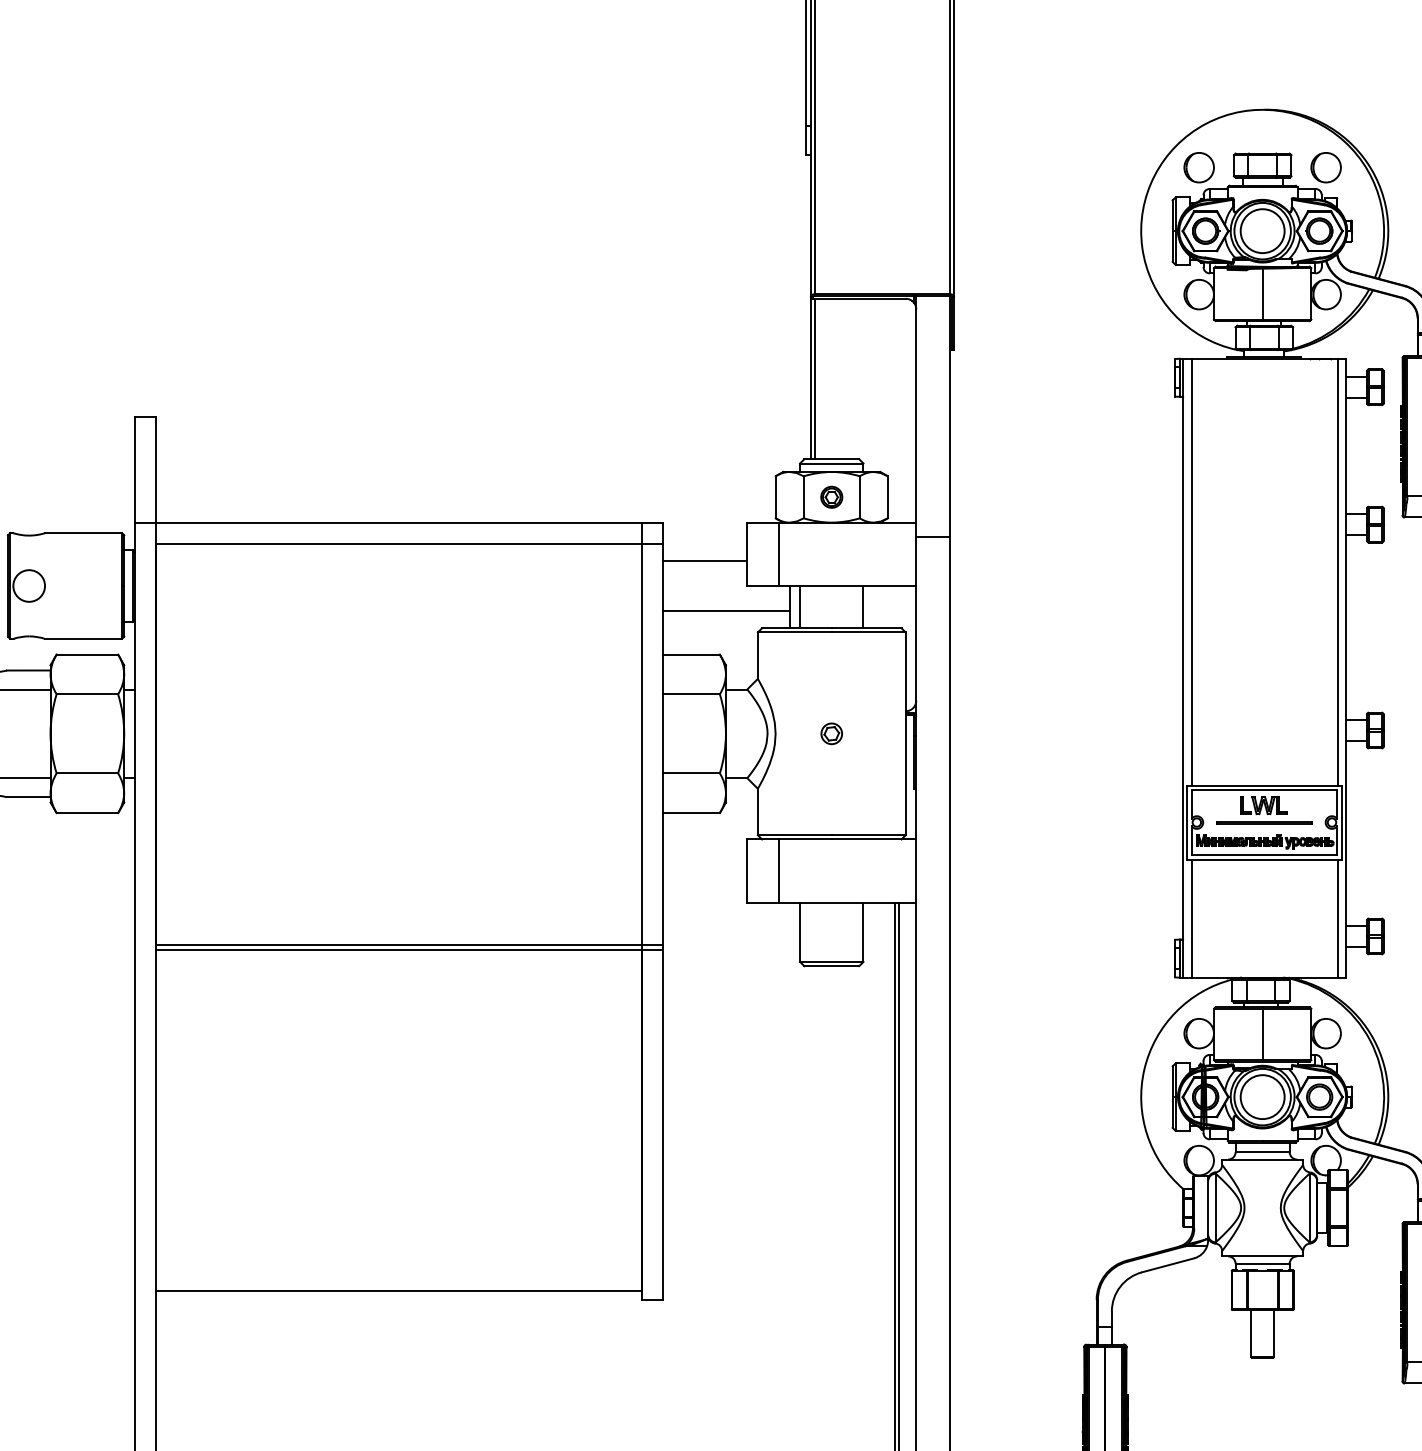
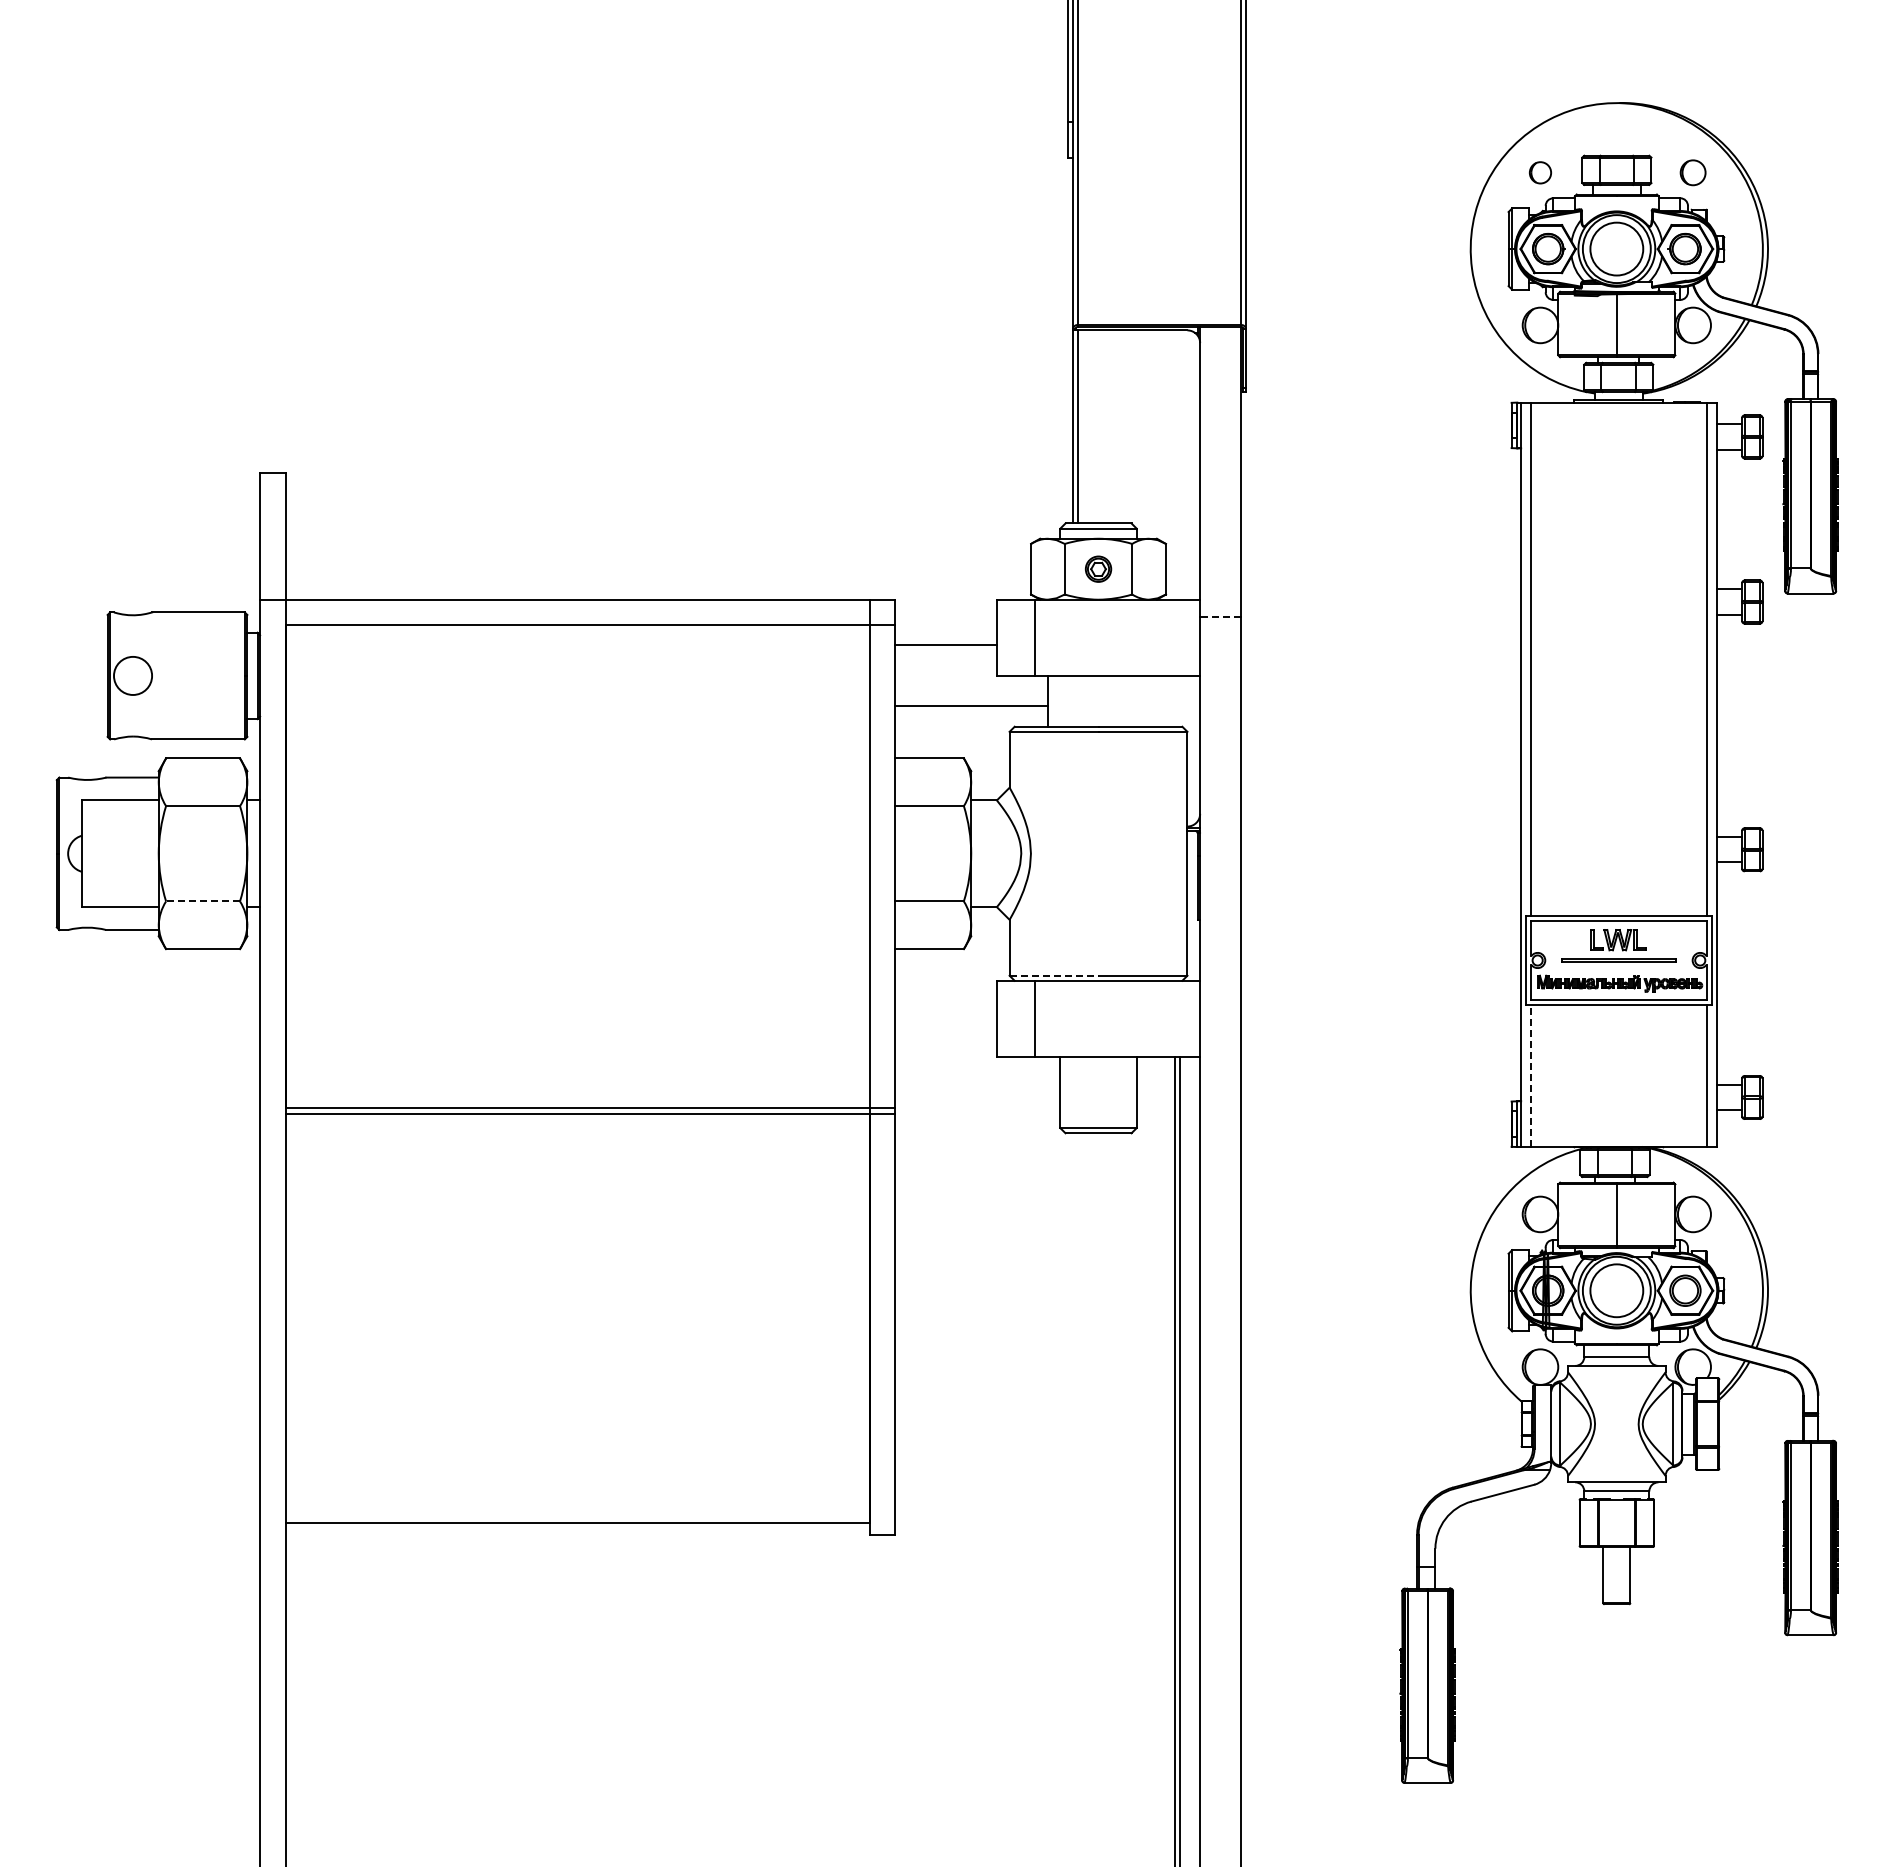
part: (1199, 167) -> (1540, 172), size x0.6
part: (1325, 167) -> (1692, 172), size x0.7
line: (932, 537) -> (1219, 617), solid -> dashed
line: (800, 606) -> (1060, 700), removed
line: (863, 606) -> (1136, 700), removed
part: (831, 733) -> (1098, 853), removed
line: (87, 773) -> (203, 901), solid -> dashed
line: (795, 835) -> (1054, 975), solid -> dashed
line: (1191, 918) -> (1531, 1075), solid -> dashed

